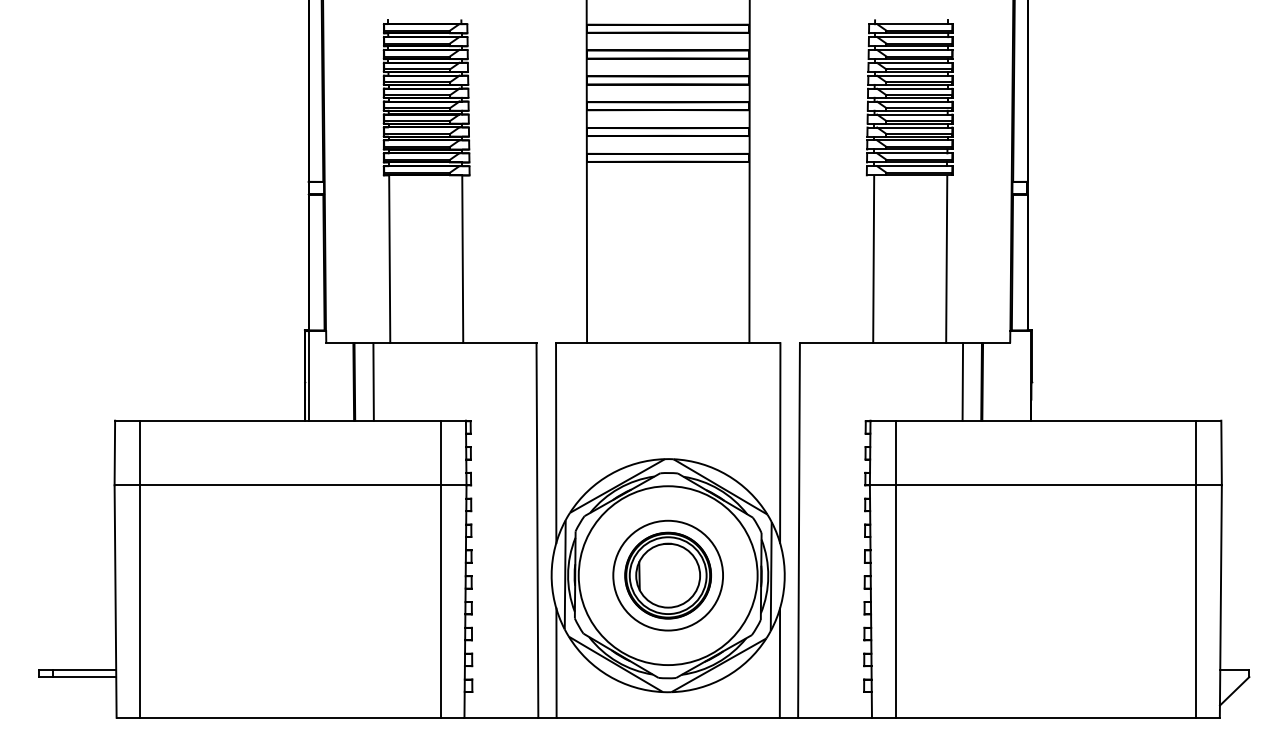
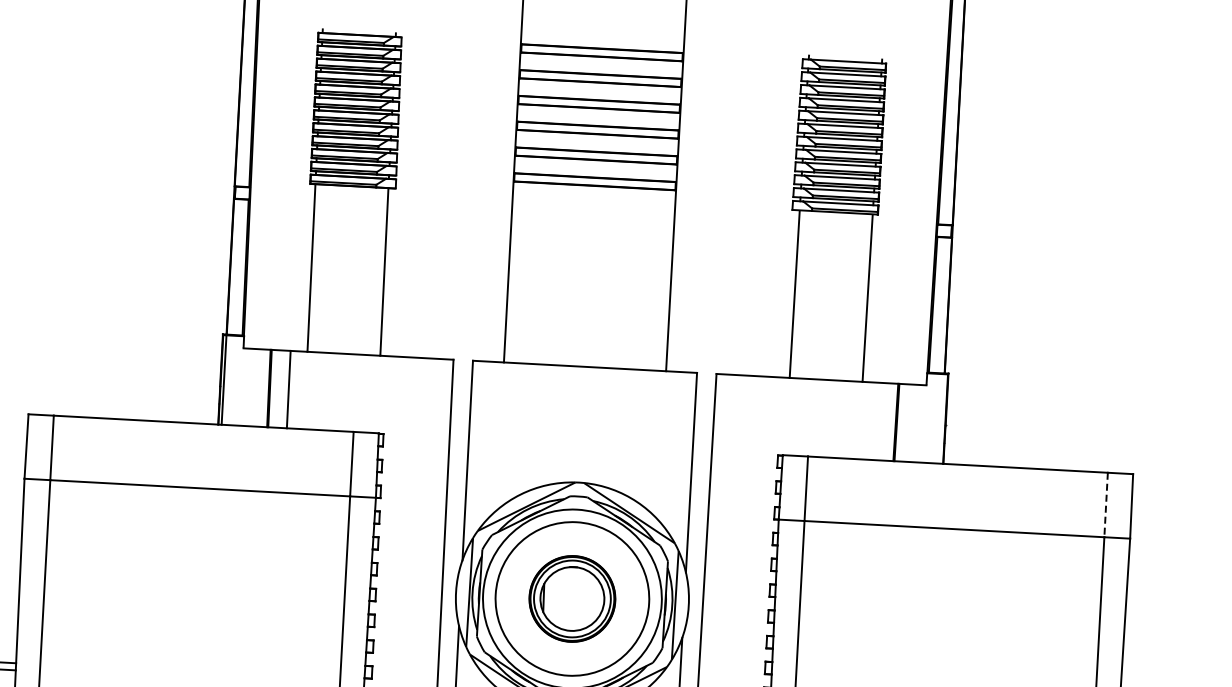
line: (962, 381) -> (876, 420), removed
line: (1196, 453) -> (1106, 505), solid -> dashed
circle: (668, 575) -> (572, 598), size x1.4

